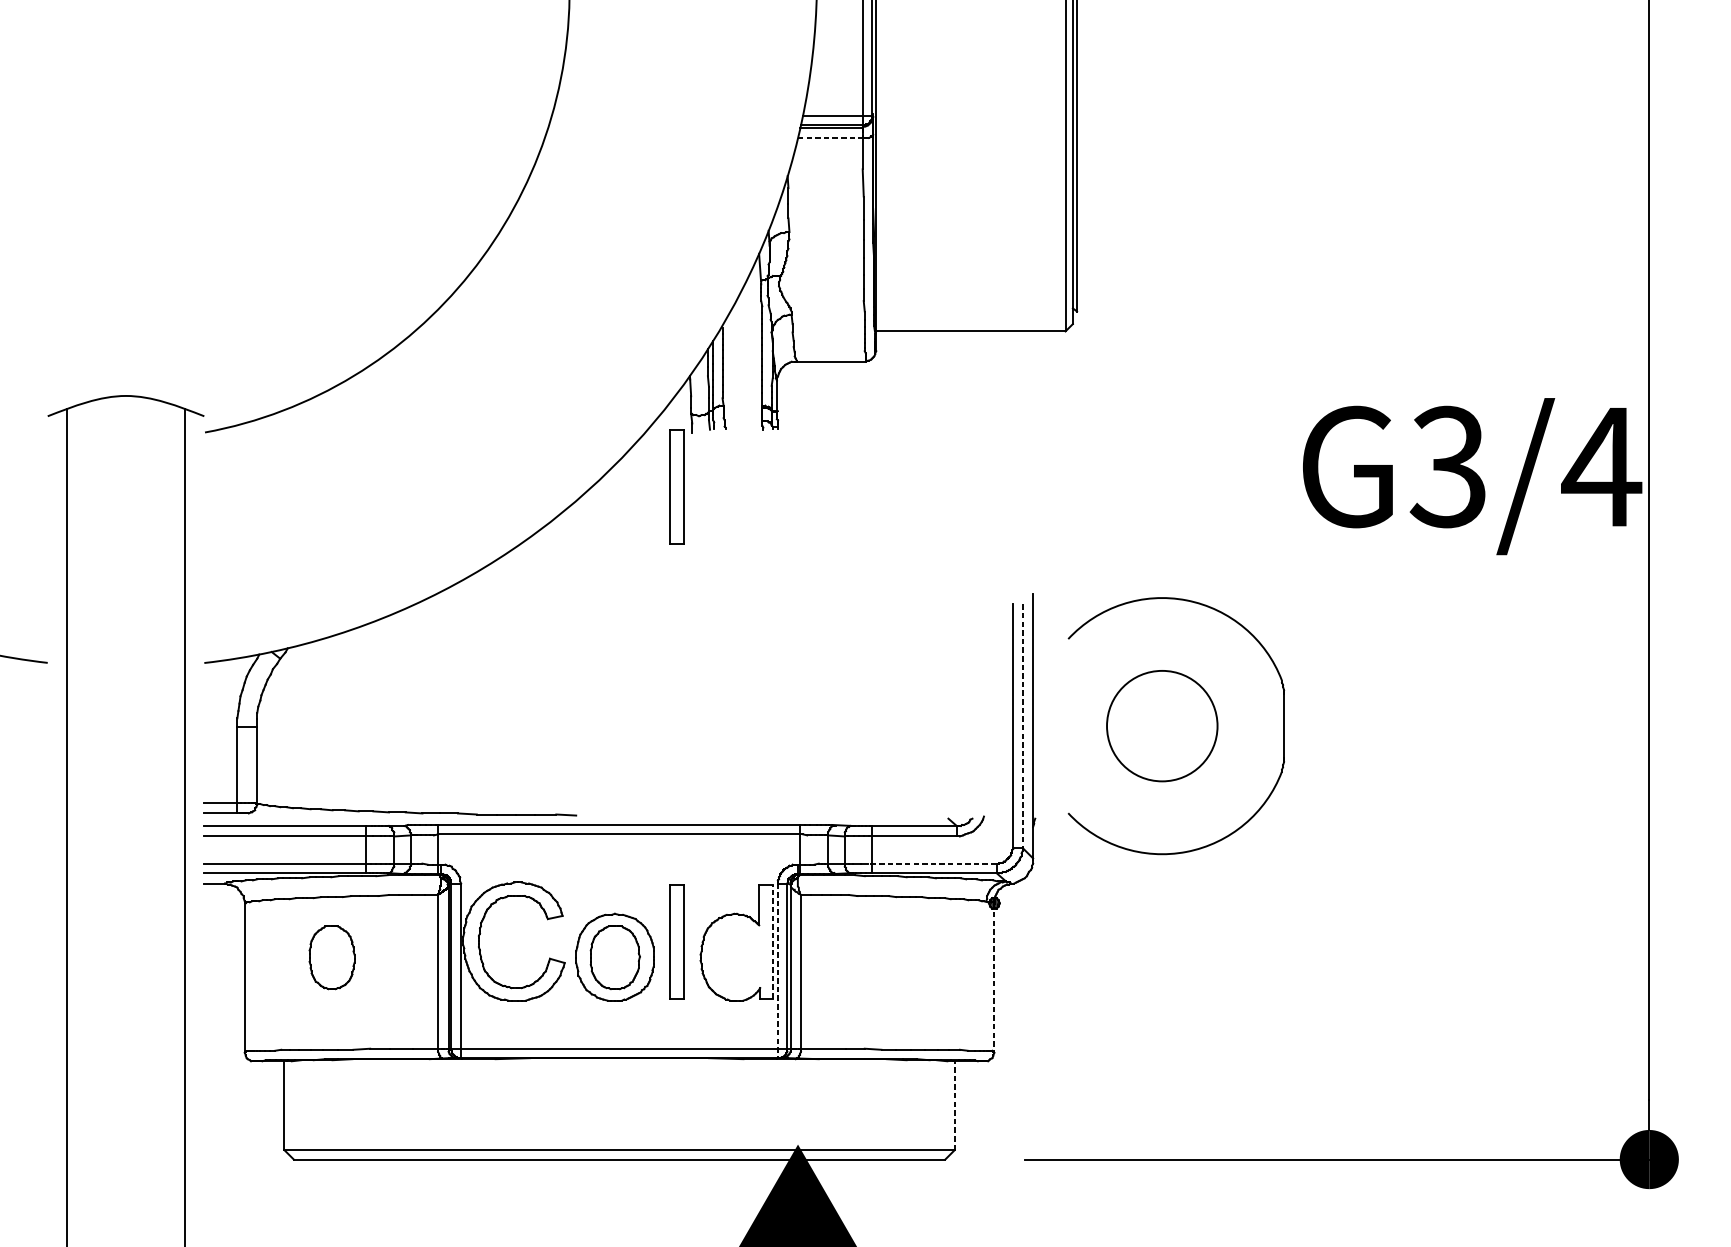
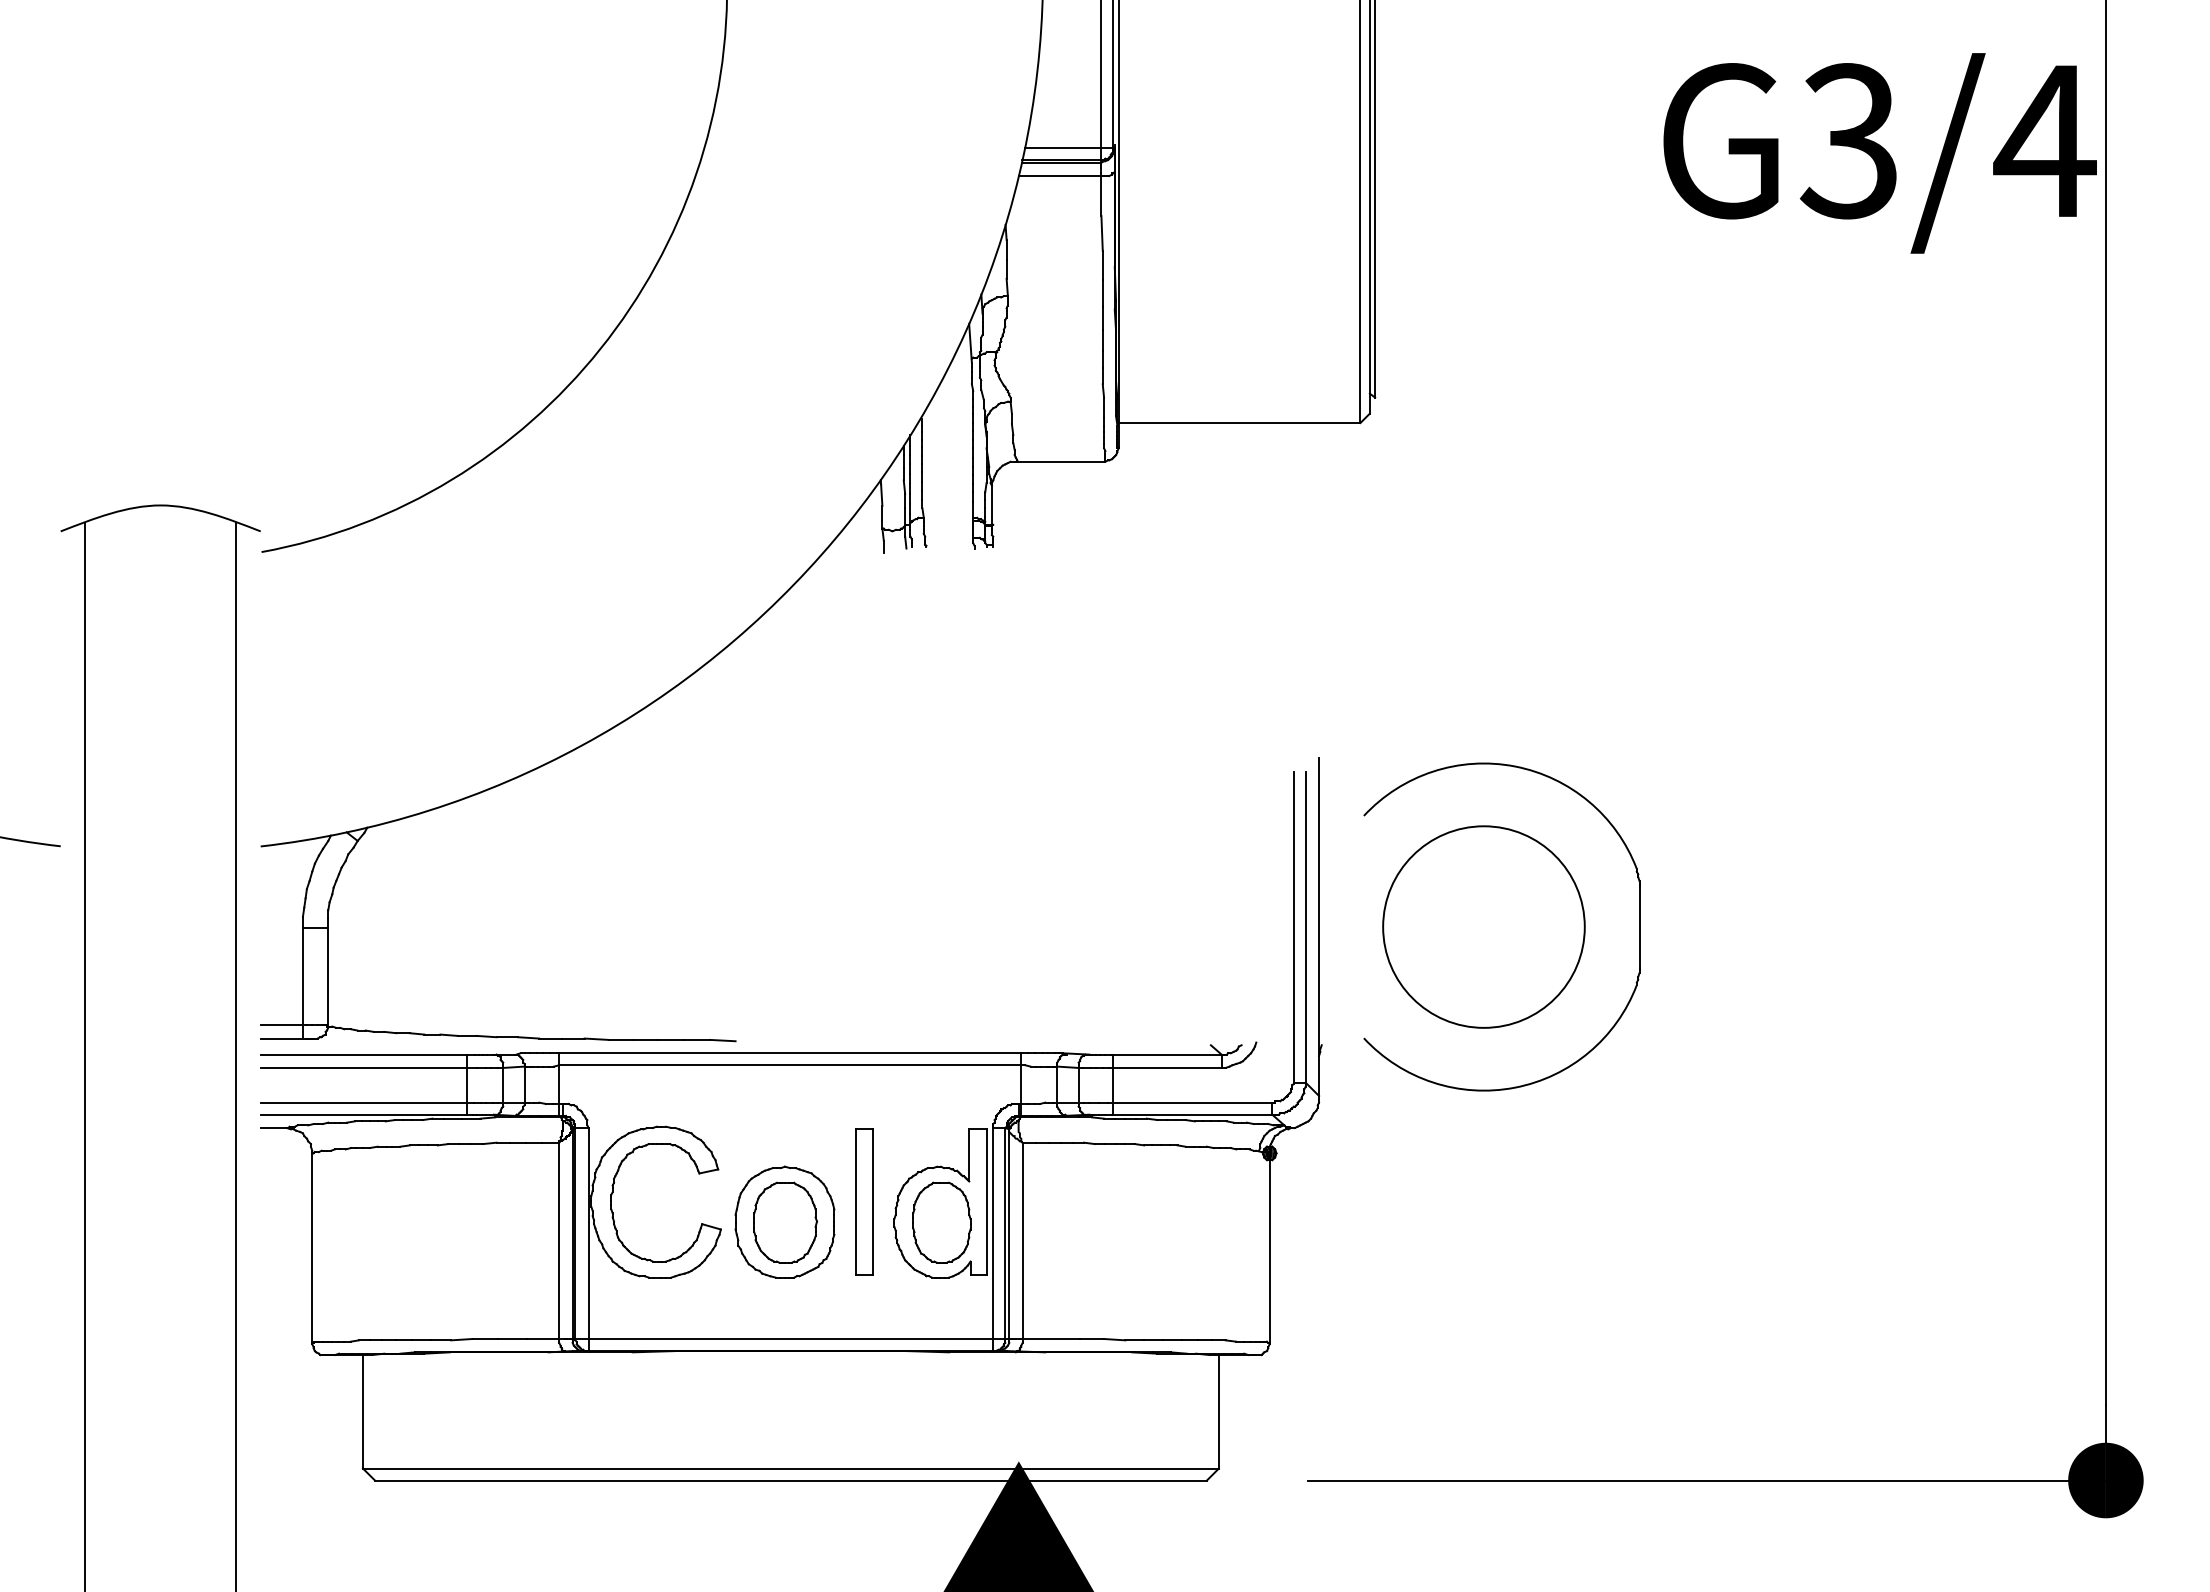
line: (830, 137) -> (1060, 175), dashed -> solid
text: (1472, 476) -> (1879, 153), moved
part: (677, 486) -> (864, 621), removed
part: (1161, 725) -> (1483, 926), size x1.43
line: (1022, 726) -> (1305, 927), dashed -> solid
line: (931, 863) -> (1189, 1102), dashed -> solid
line: (772, 941) -> (986, 1202), dashed -> solid
part: (331, 957) -> (941, 1222), moved
line: (778, 970) -> (993, 1239), dashed -> solid
line: (994, 977) -> (1269, 1248), dashed -> solid
line: (954, 1105) -> (1218, 1411), dashed -> solid

